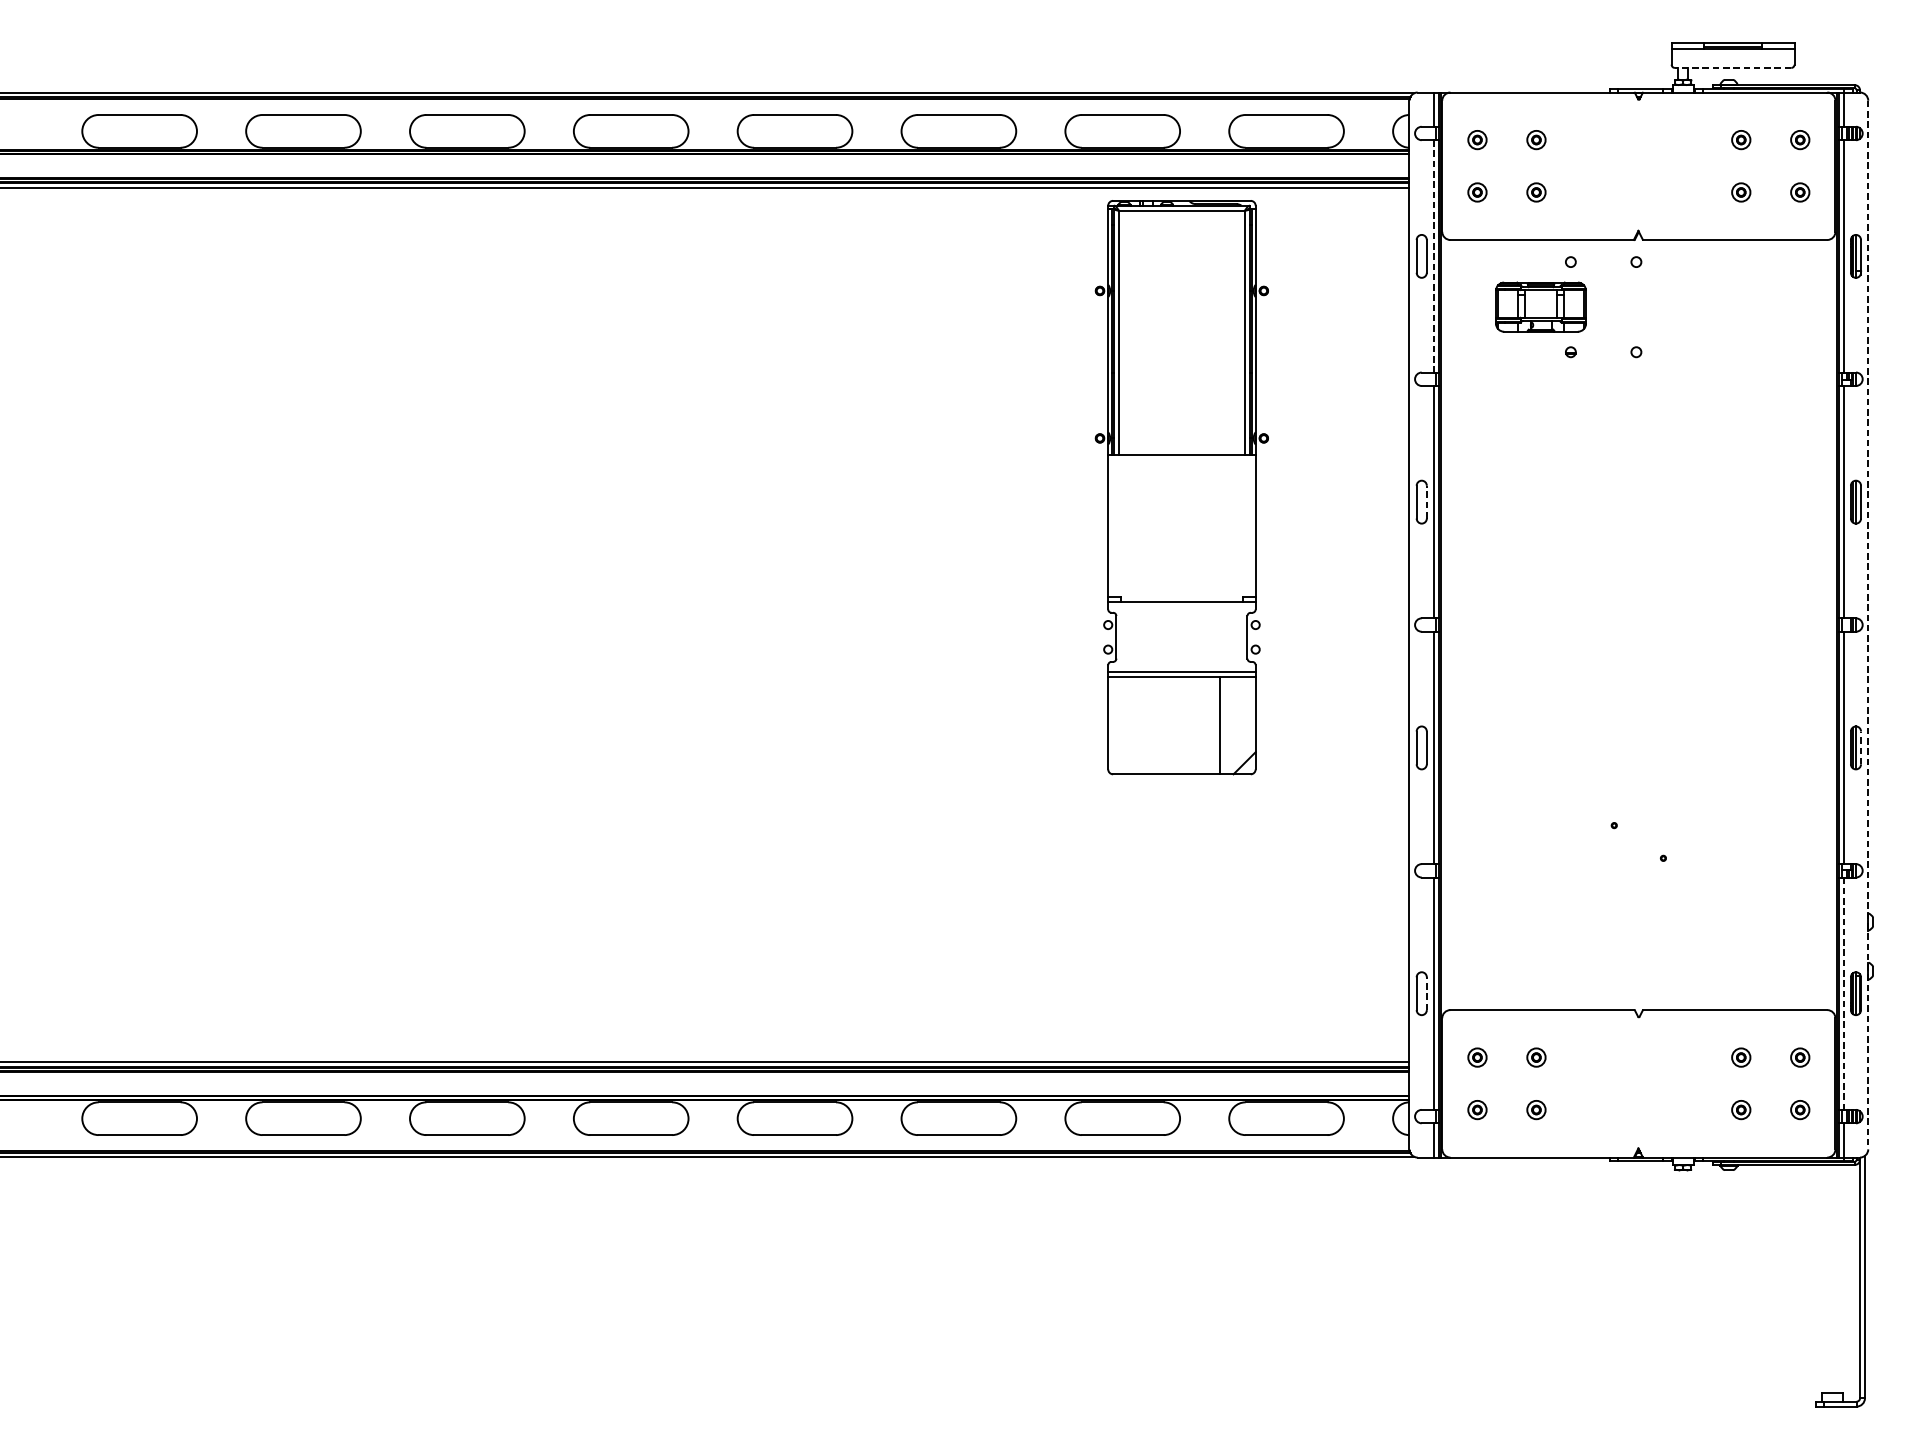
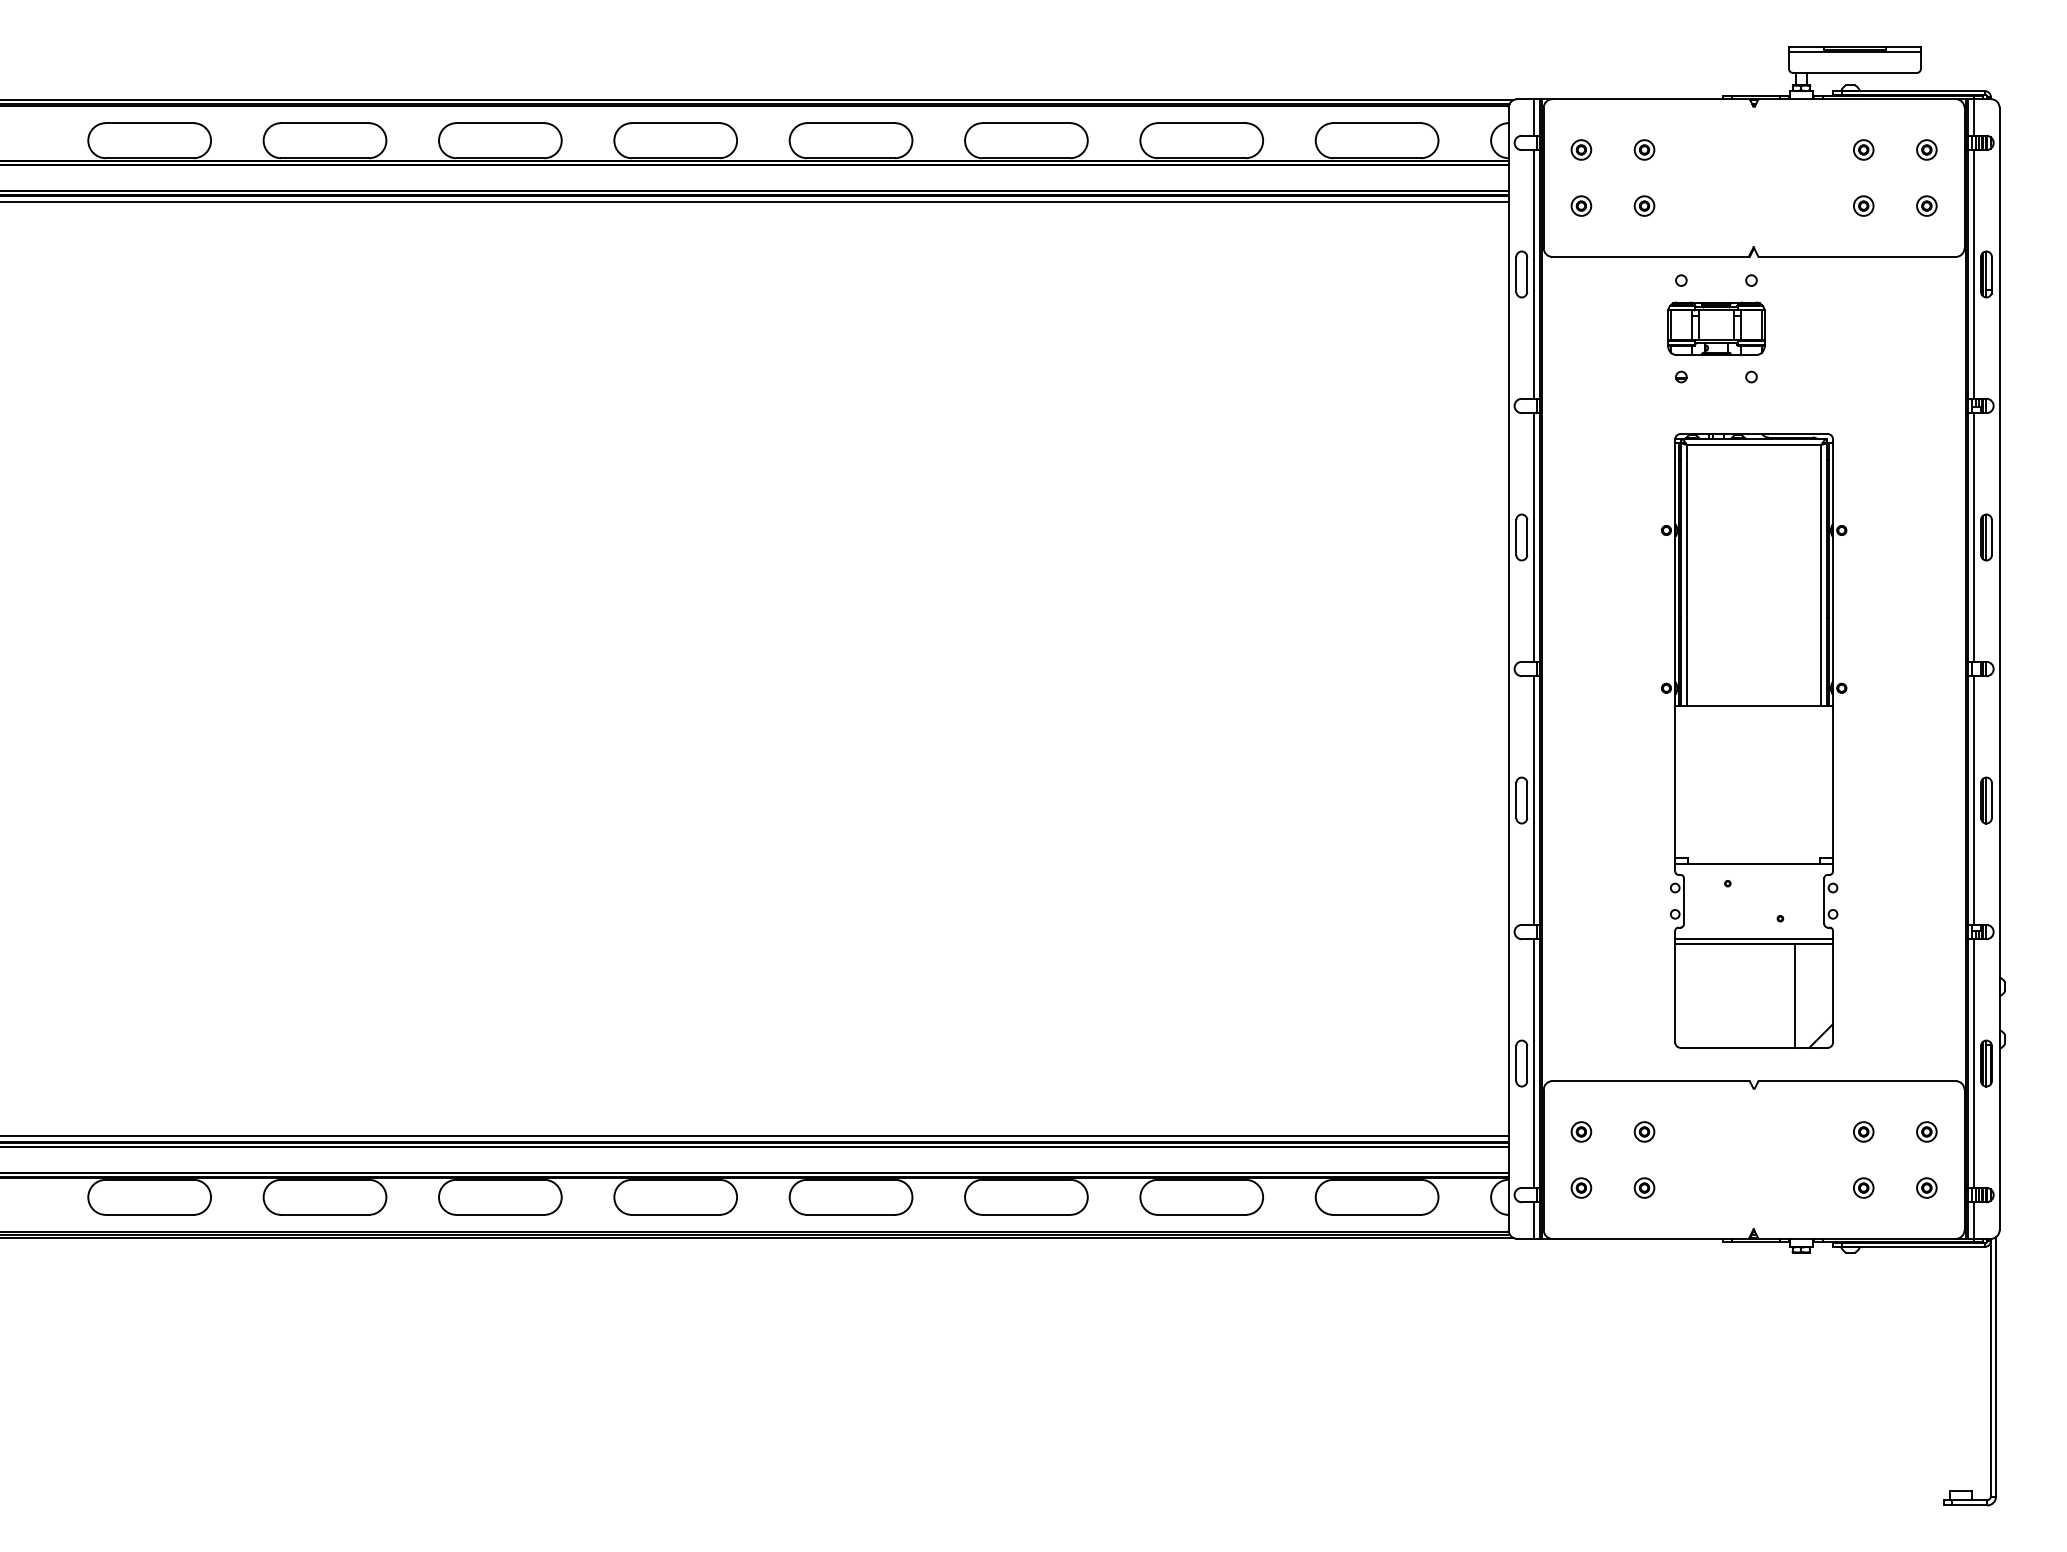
line: (1732, 67) -> (1854, 72), dashed -> solid
line: (1433, 256) -> (1534, 274), dashed -> solid
part: (1541, 306) -> (1716, 328), moved
part: (1182, 487) -> (1754, 740), moved
line: (1427, 502) -> (1527, 537), dashed -> solid
line: (1868, 625) -> (1999, 669), dashed -> solid
line: (1860, 747) -> (1991, 800), dashed -> solid
line: (1427, 993) -> (1527, 1063), dashed -> solid
line: (1843, 994) -> (1973, 1064), dashed -> solid

